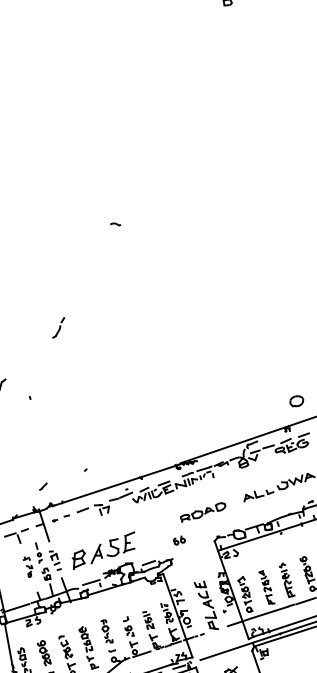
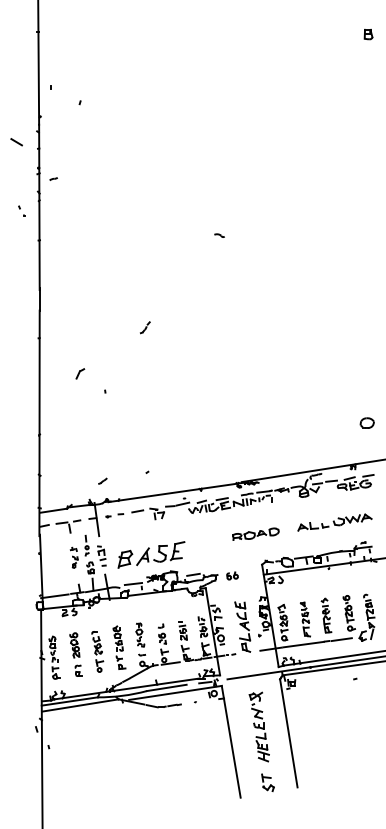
part: (57, 327) -> (144, 327), size x0.62
part: (295, 400) -> (366, 422), moved
part: (179, 540) -> (232, 575), moved

